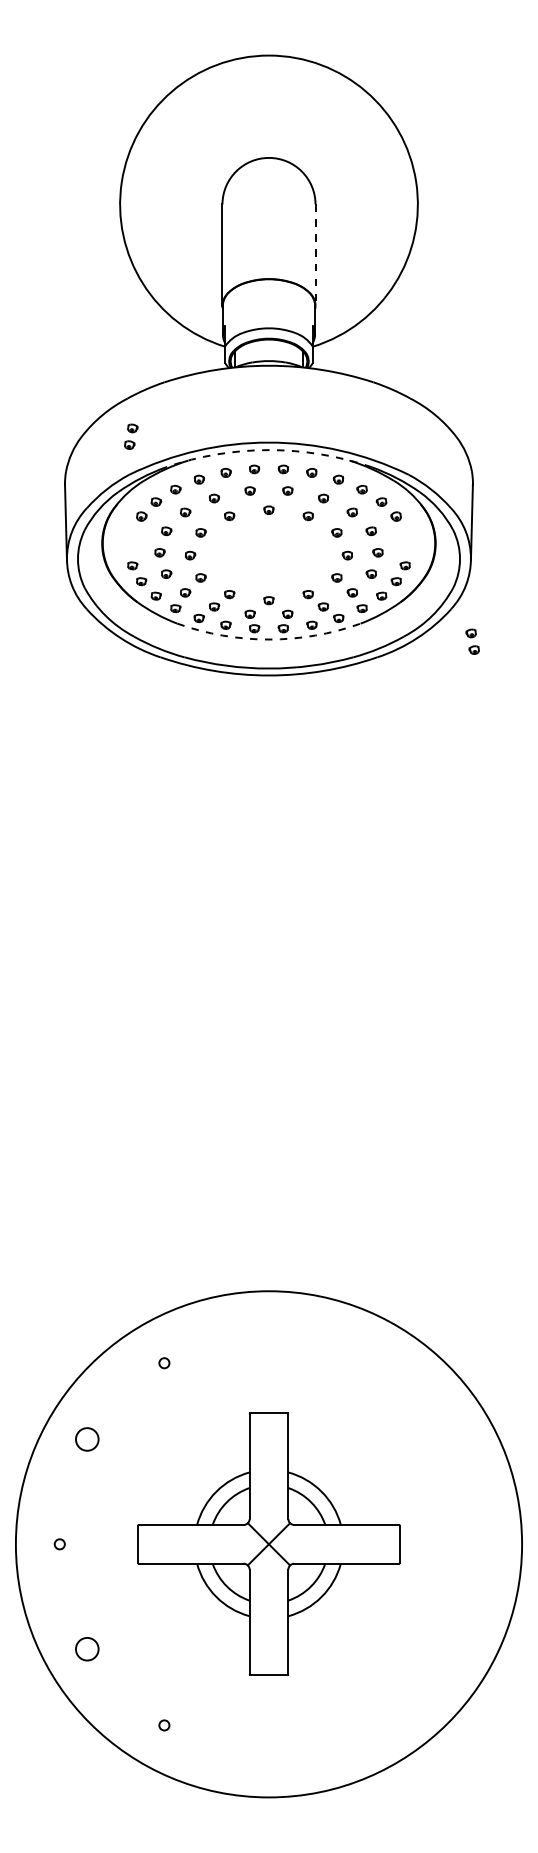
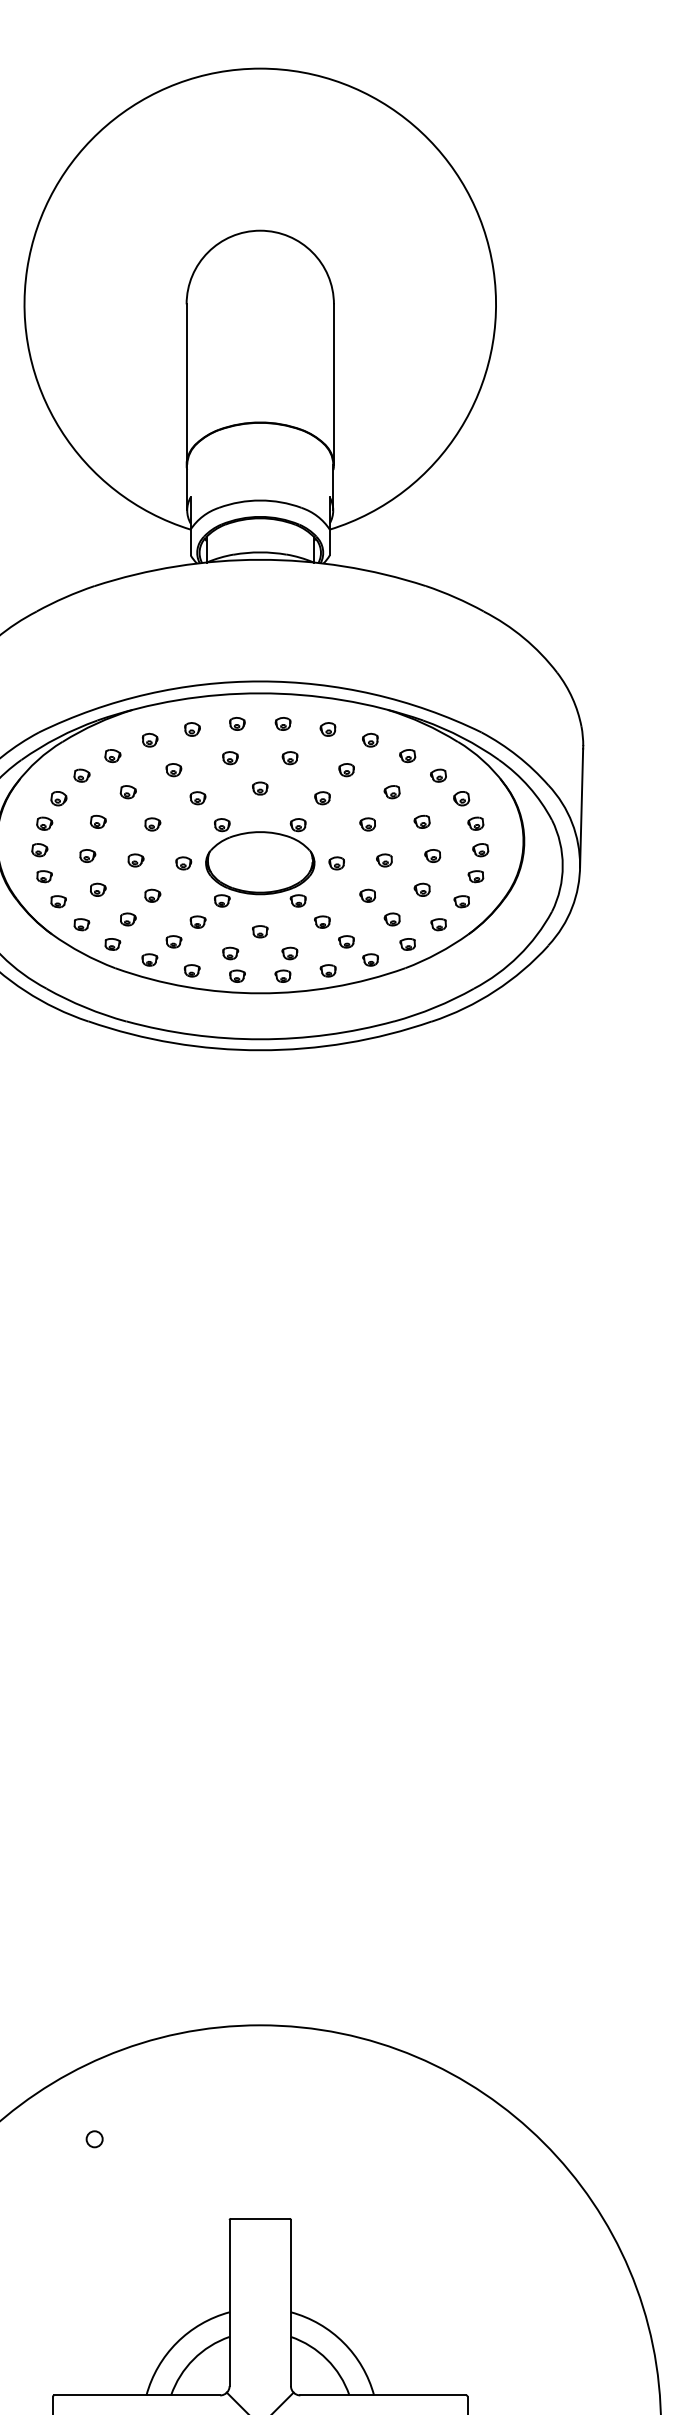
line: (315, 255) -> (333, 385), dashed -> solid
part: (131, 436) -> (42, 836), moved
arc: (269, 450) -> (261, 693), dashed -> solid
part: (268, 556) -> (259, 861), added
arc: (269, 639) -> (261, 993), dashed -> solid
part: (472, 641) -> (478, 836), moved

